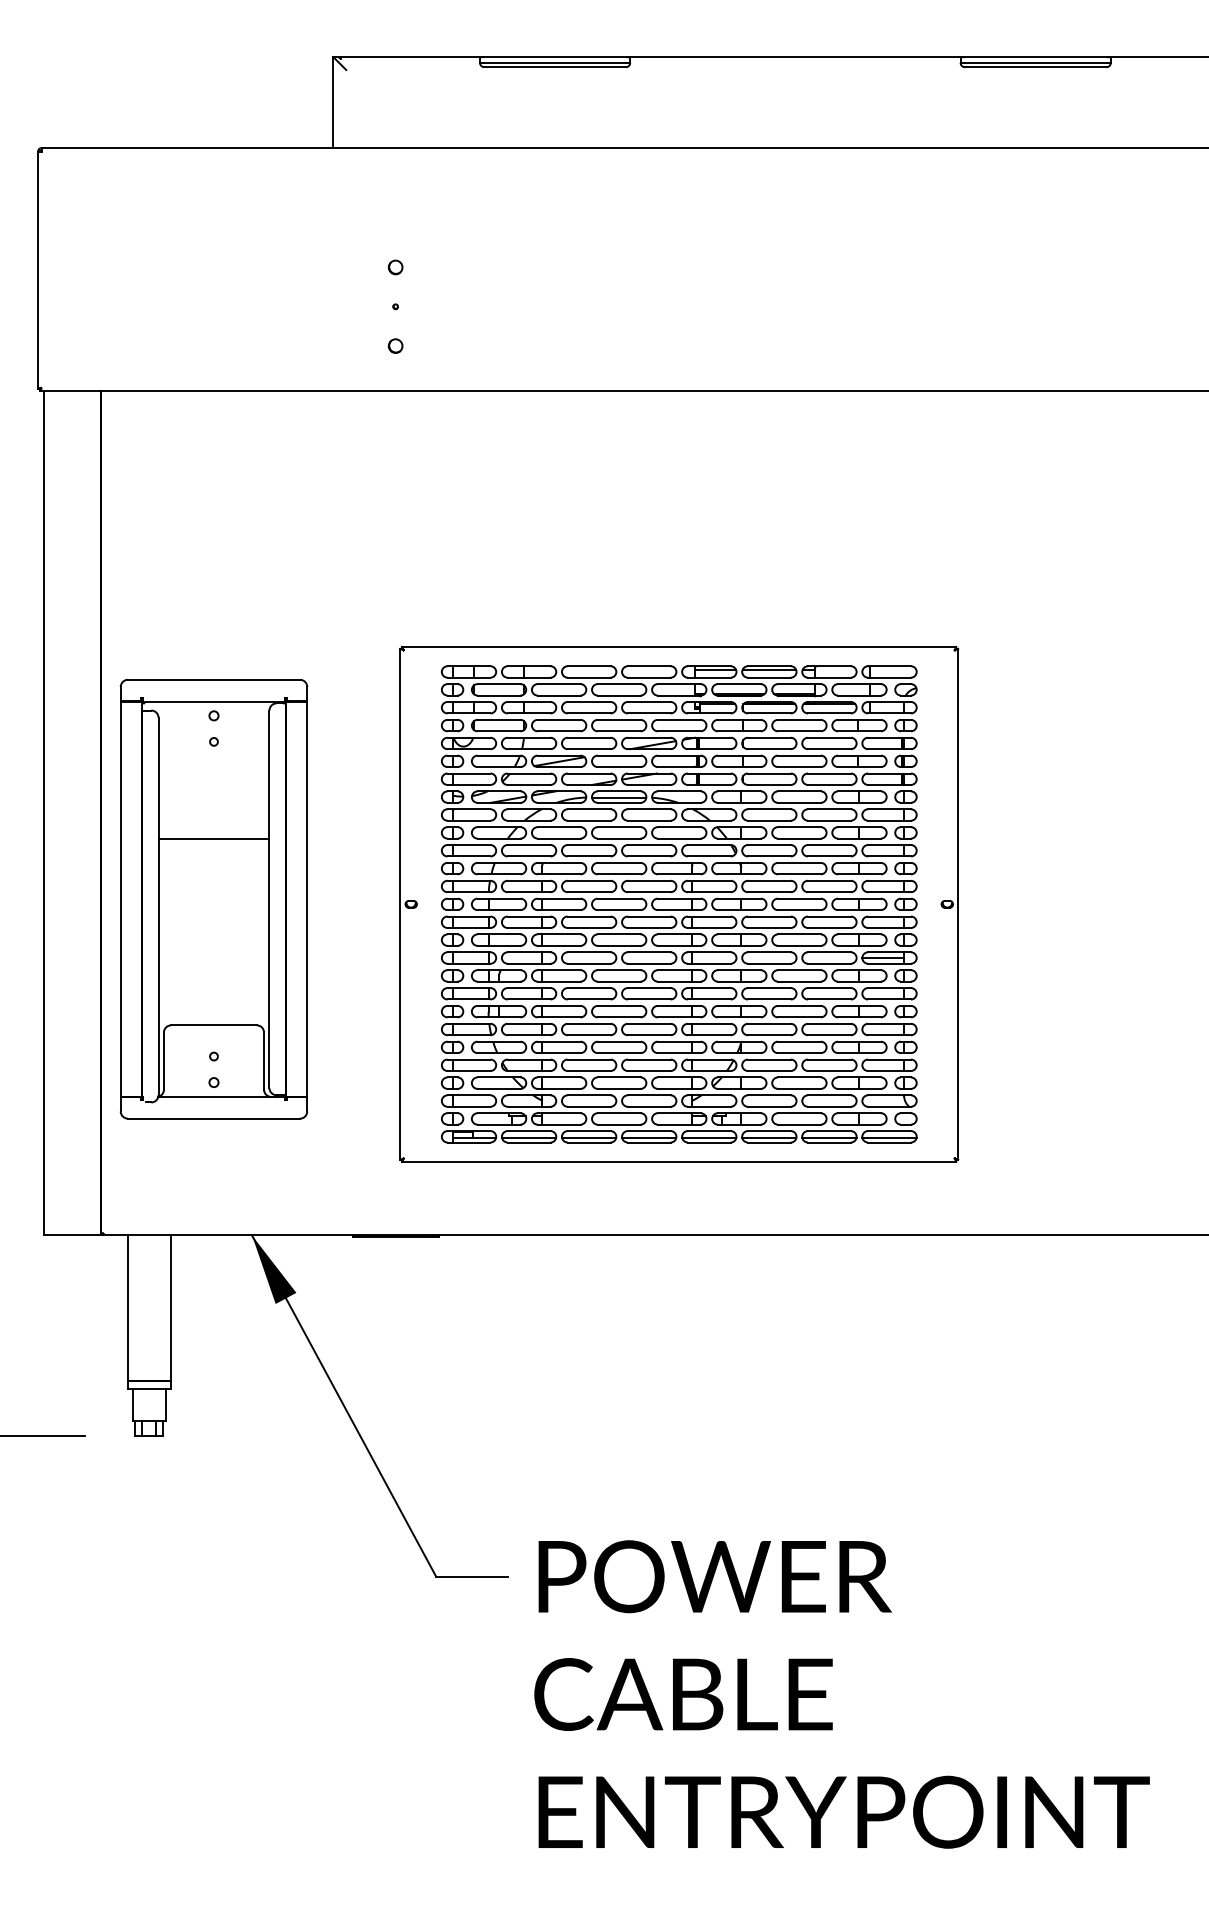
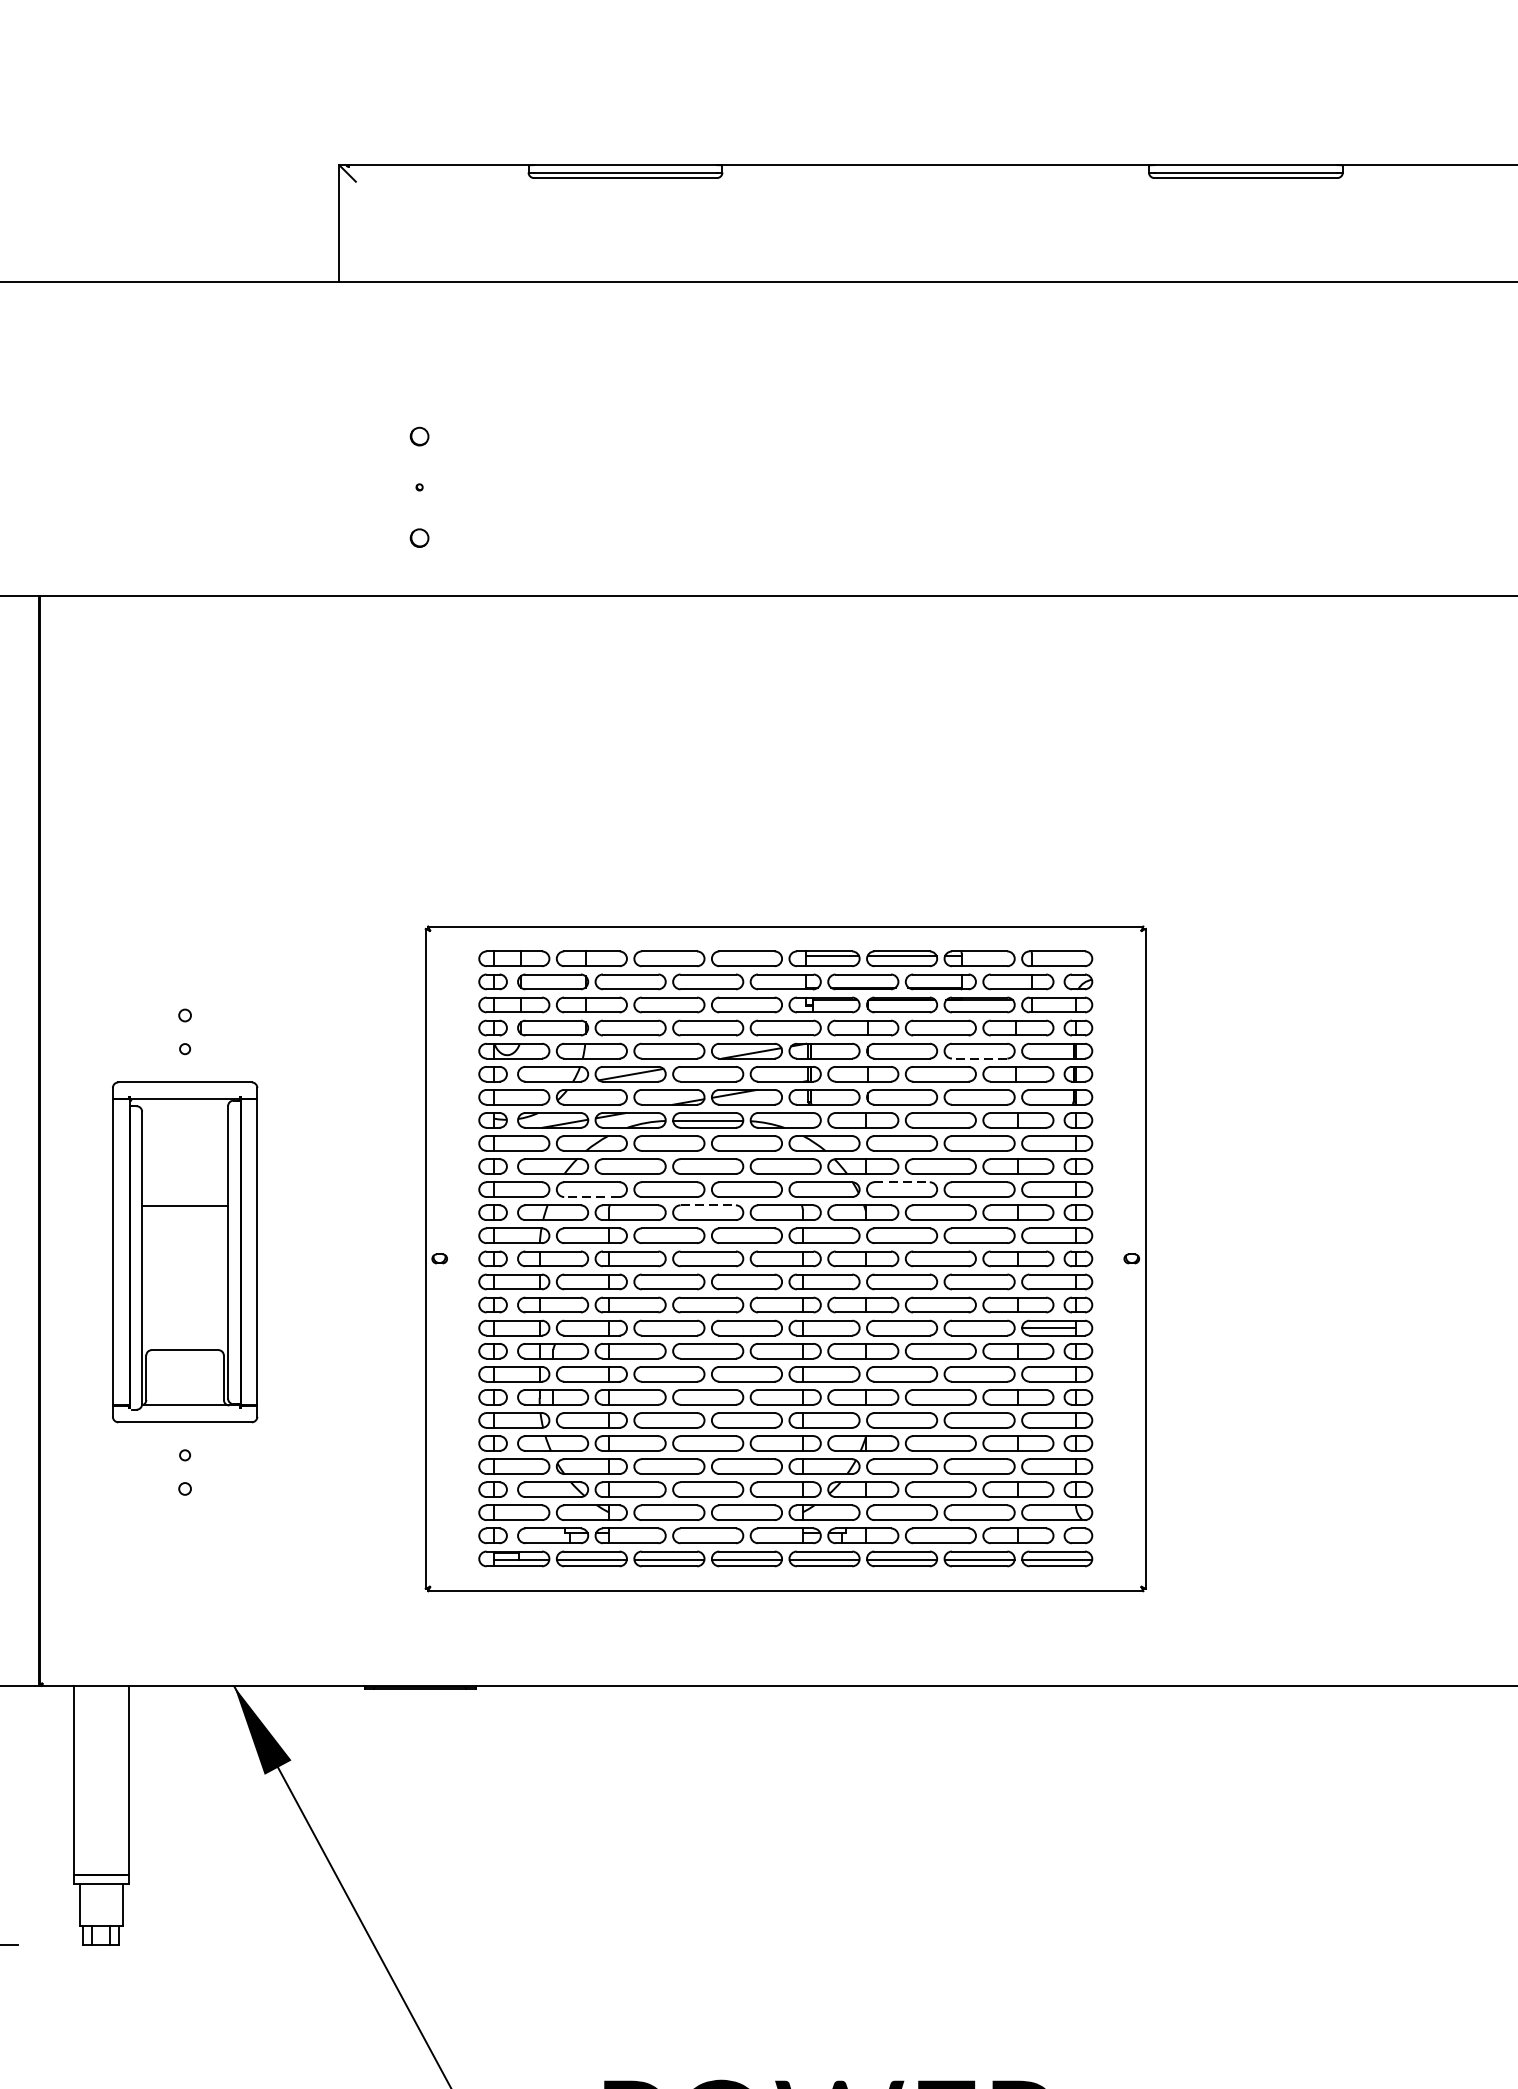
line: (828, 749) -> (978, 1058), solid -> dashed
line: (769, 845) -> (902, 1182), solid -> dashed
line: (528, 856) -> (591, 1197), solid -> dashed
line: (619, 862) -> (708, 1204), solid -> dashed
part: (213, 899) -> (184, 1252), size x0.6

